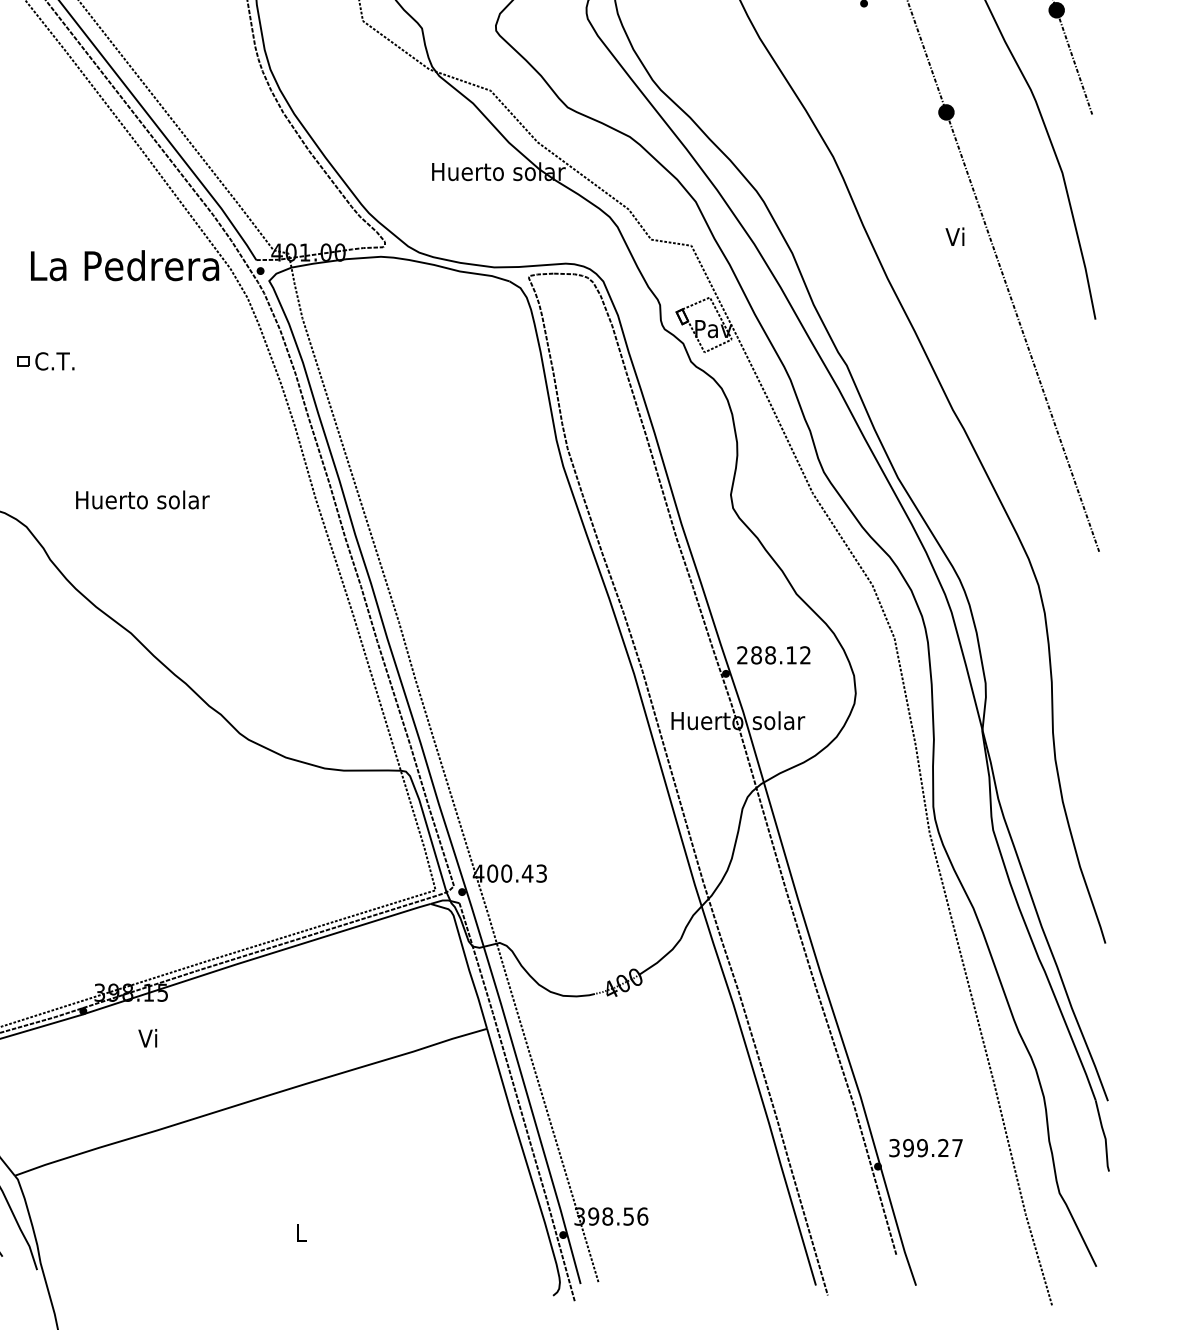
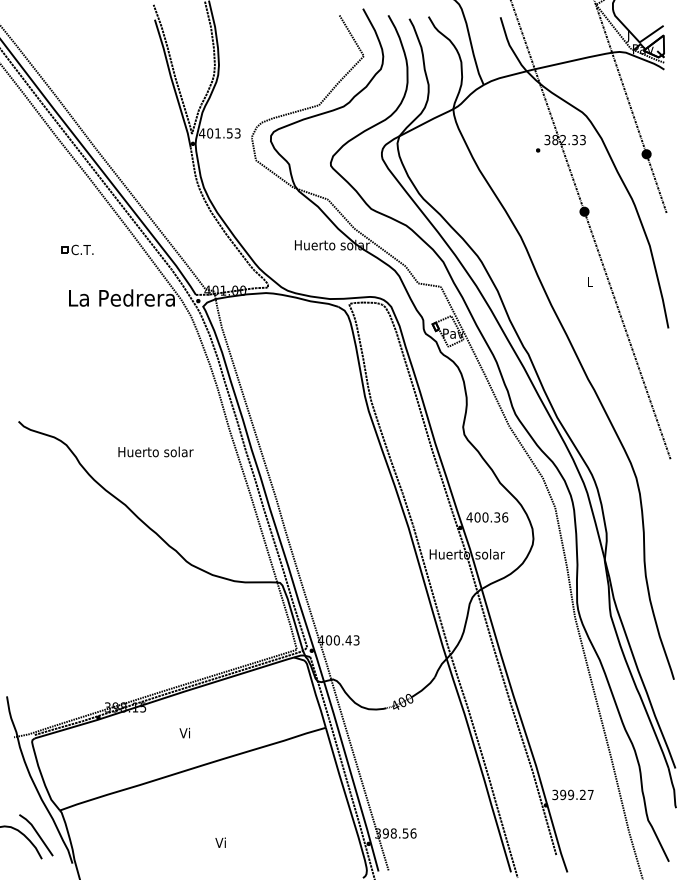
text: (955, 236) -> (589, 281), Vi -> L
part: (46, 360) -> (77, 249), moved
text: (141, 499) -> (155, 451), moved
text: (774, 655) -> (487, 517), 288.12 -> 400.36
text: (147, 1037) -> (184, 732), moved
text: (299, 1232) -> (220, 842), L -> Vi

